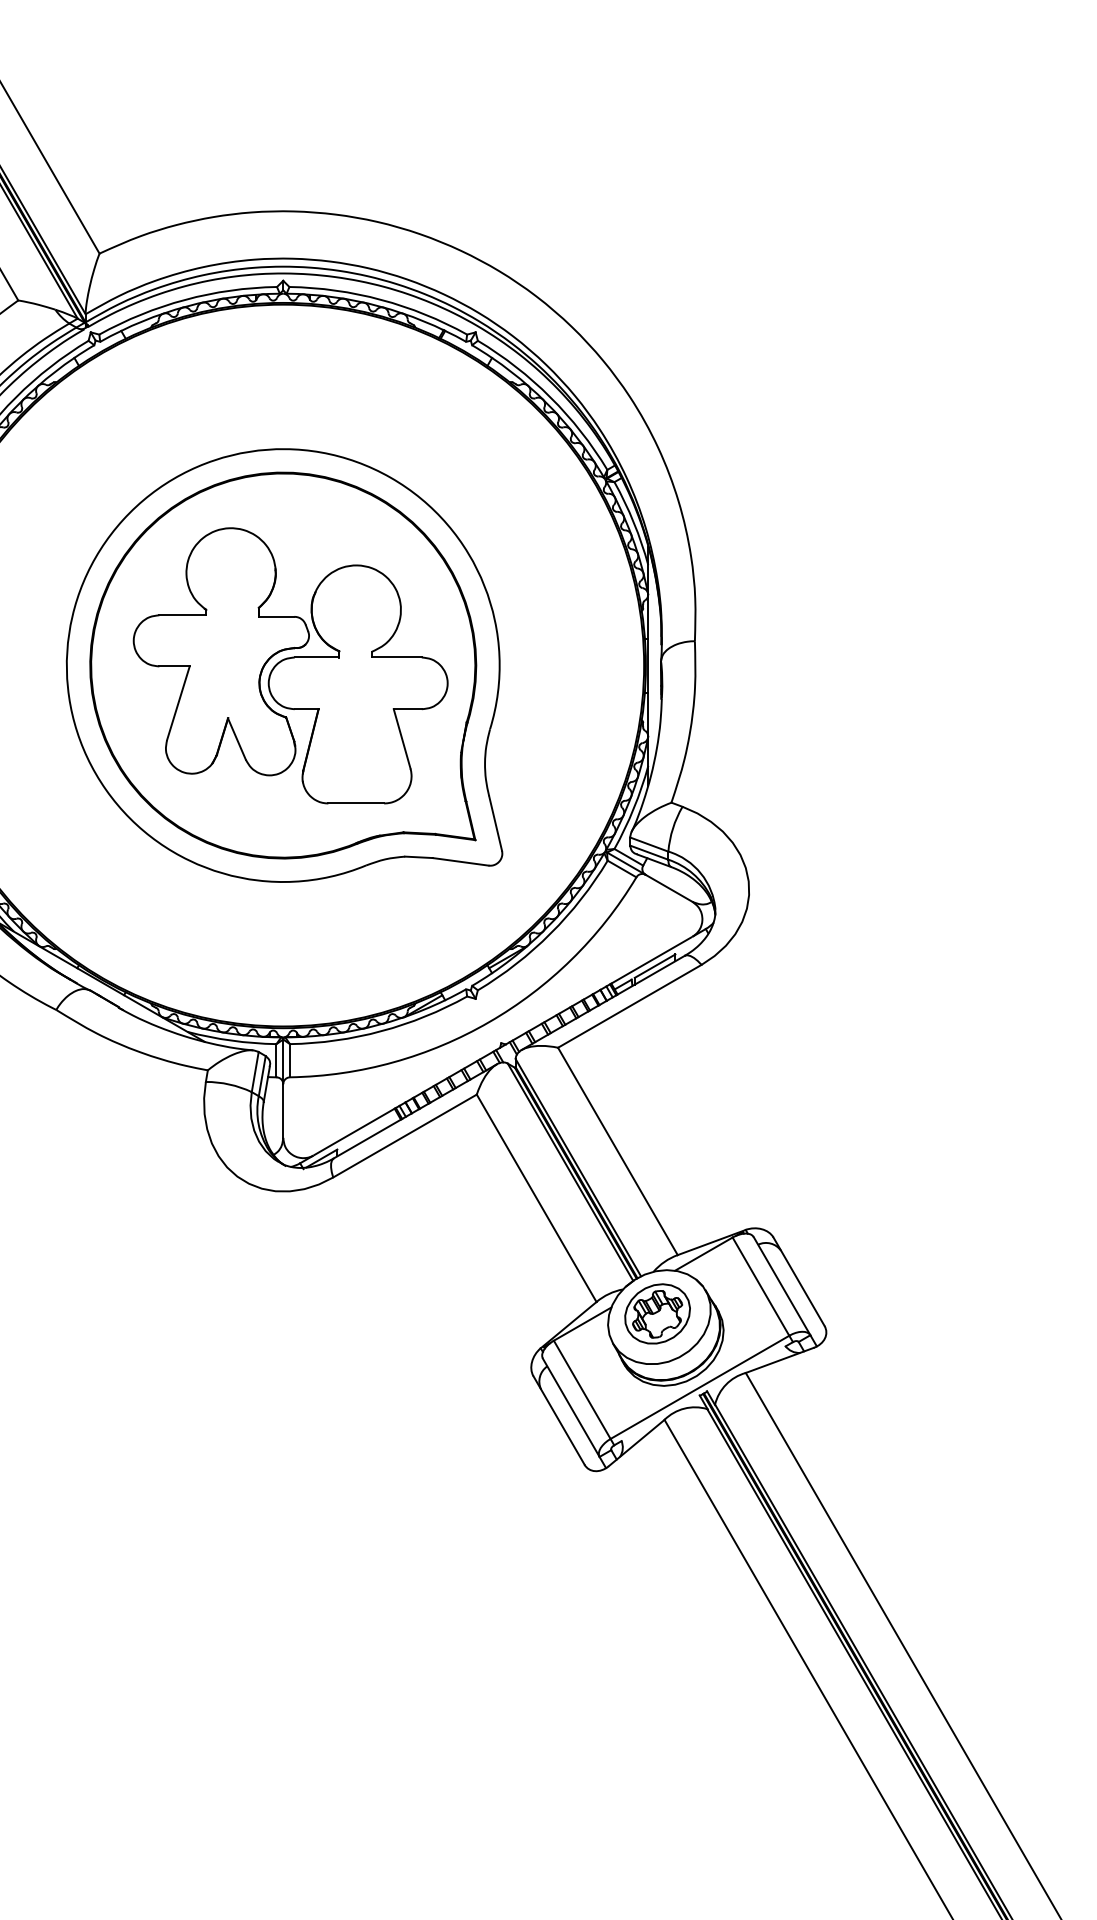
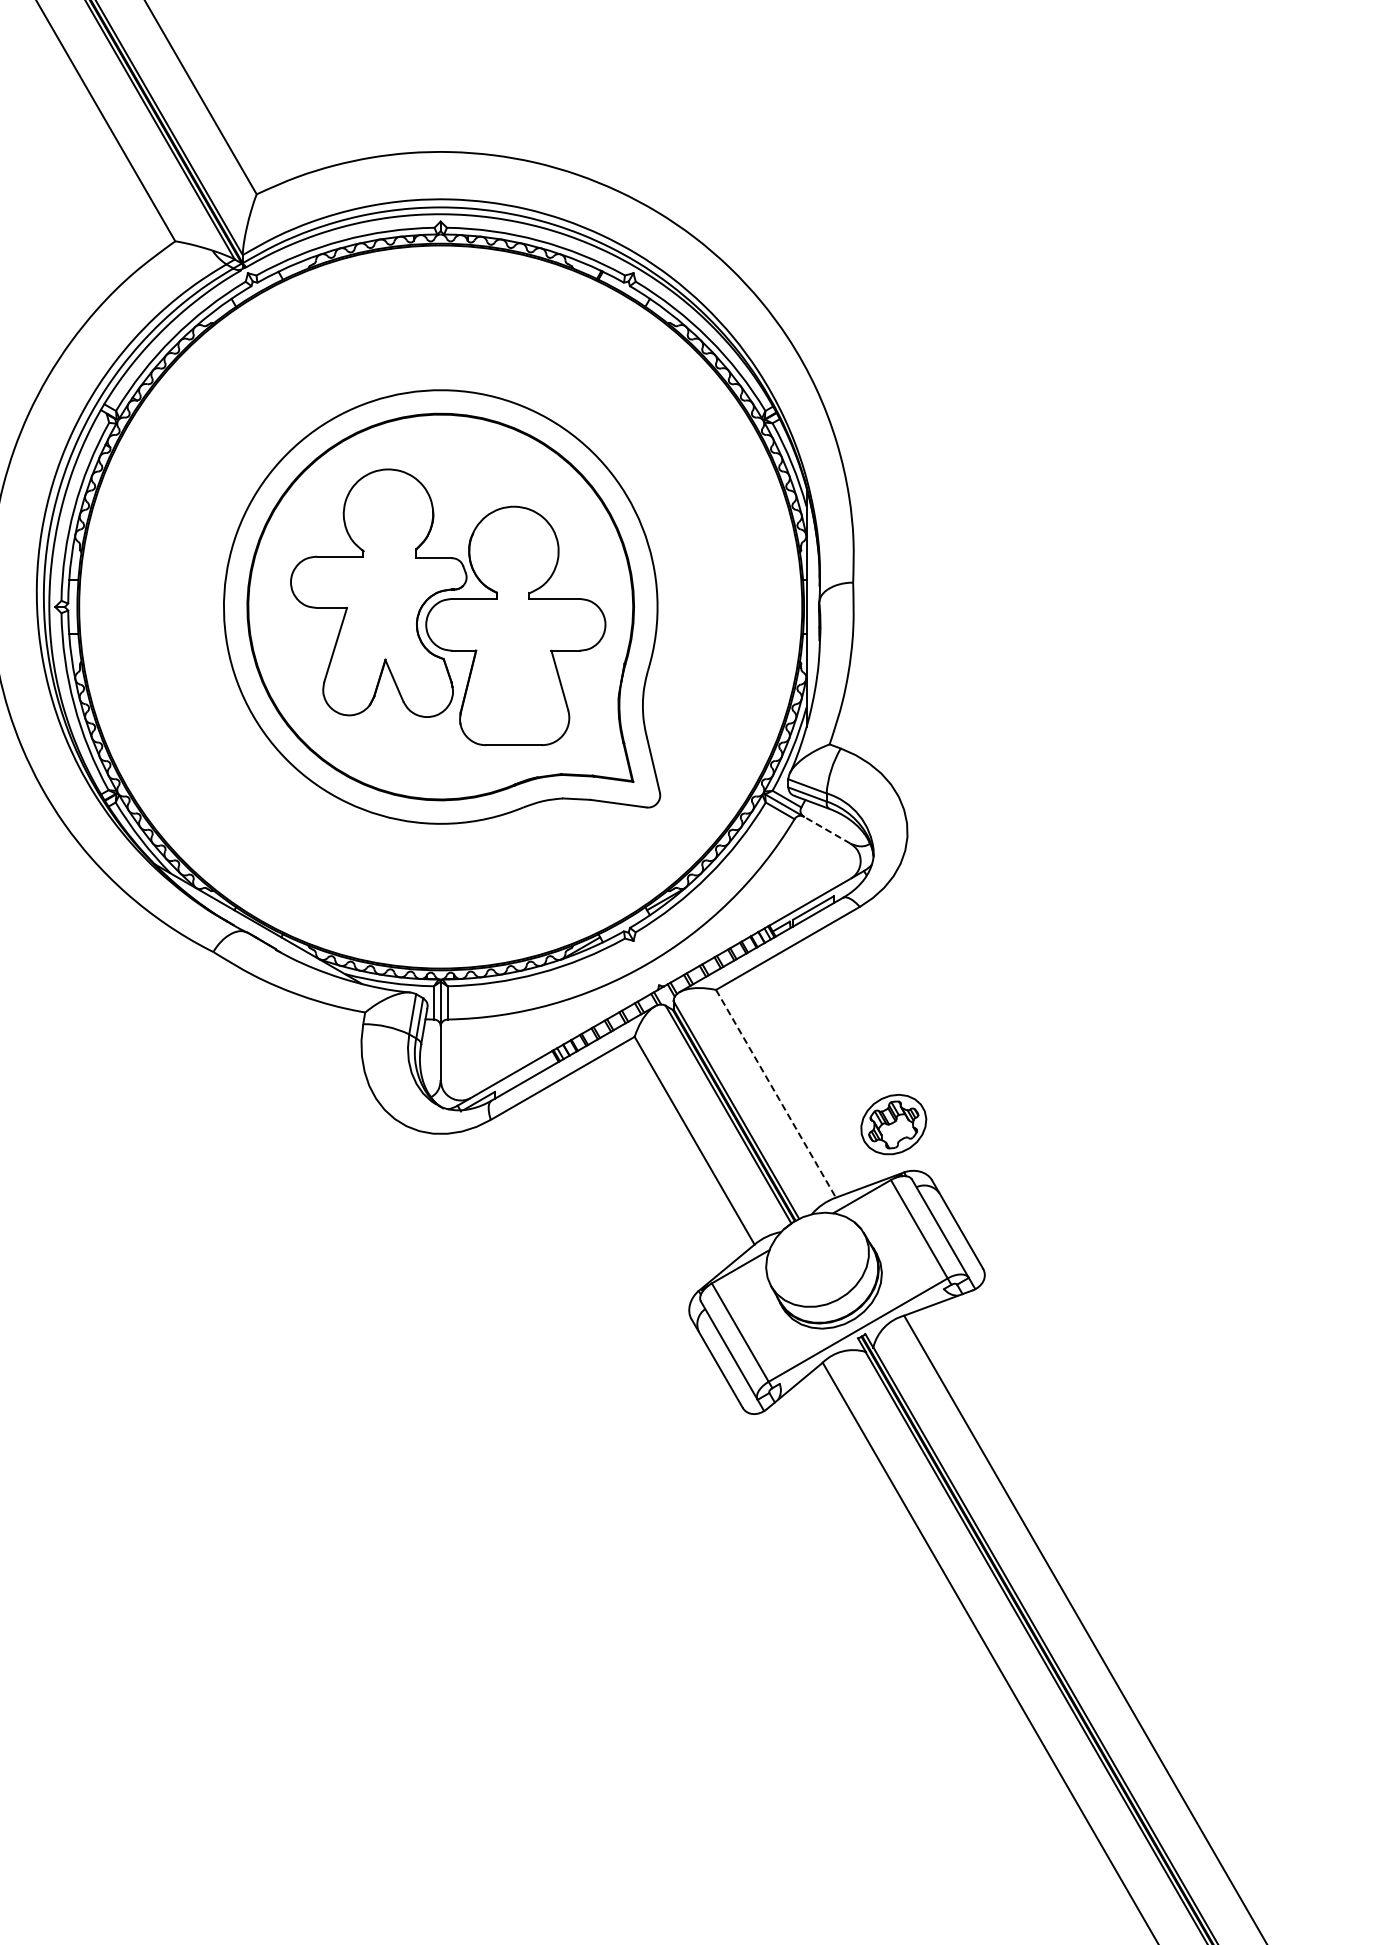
line: (669, 888) -> (827, 830), solid -> dashed
line: (618, 1151) -> (776, 1093), solid -> dashed
part: (657, 1313) -> (893, 1124), moved

